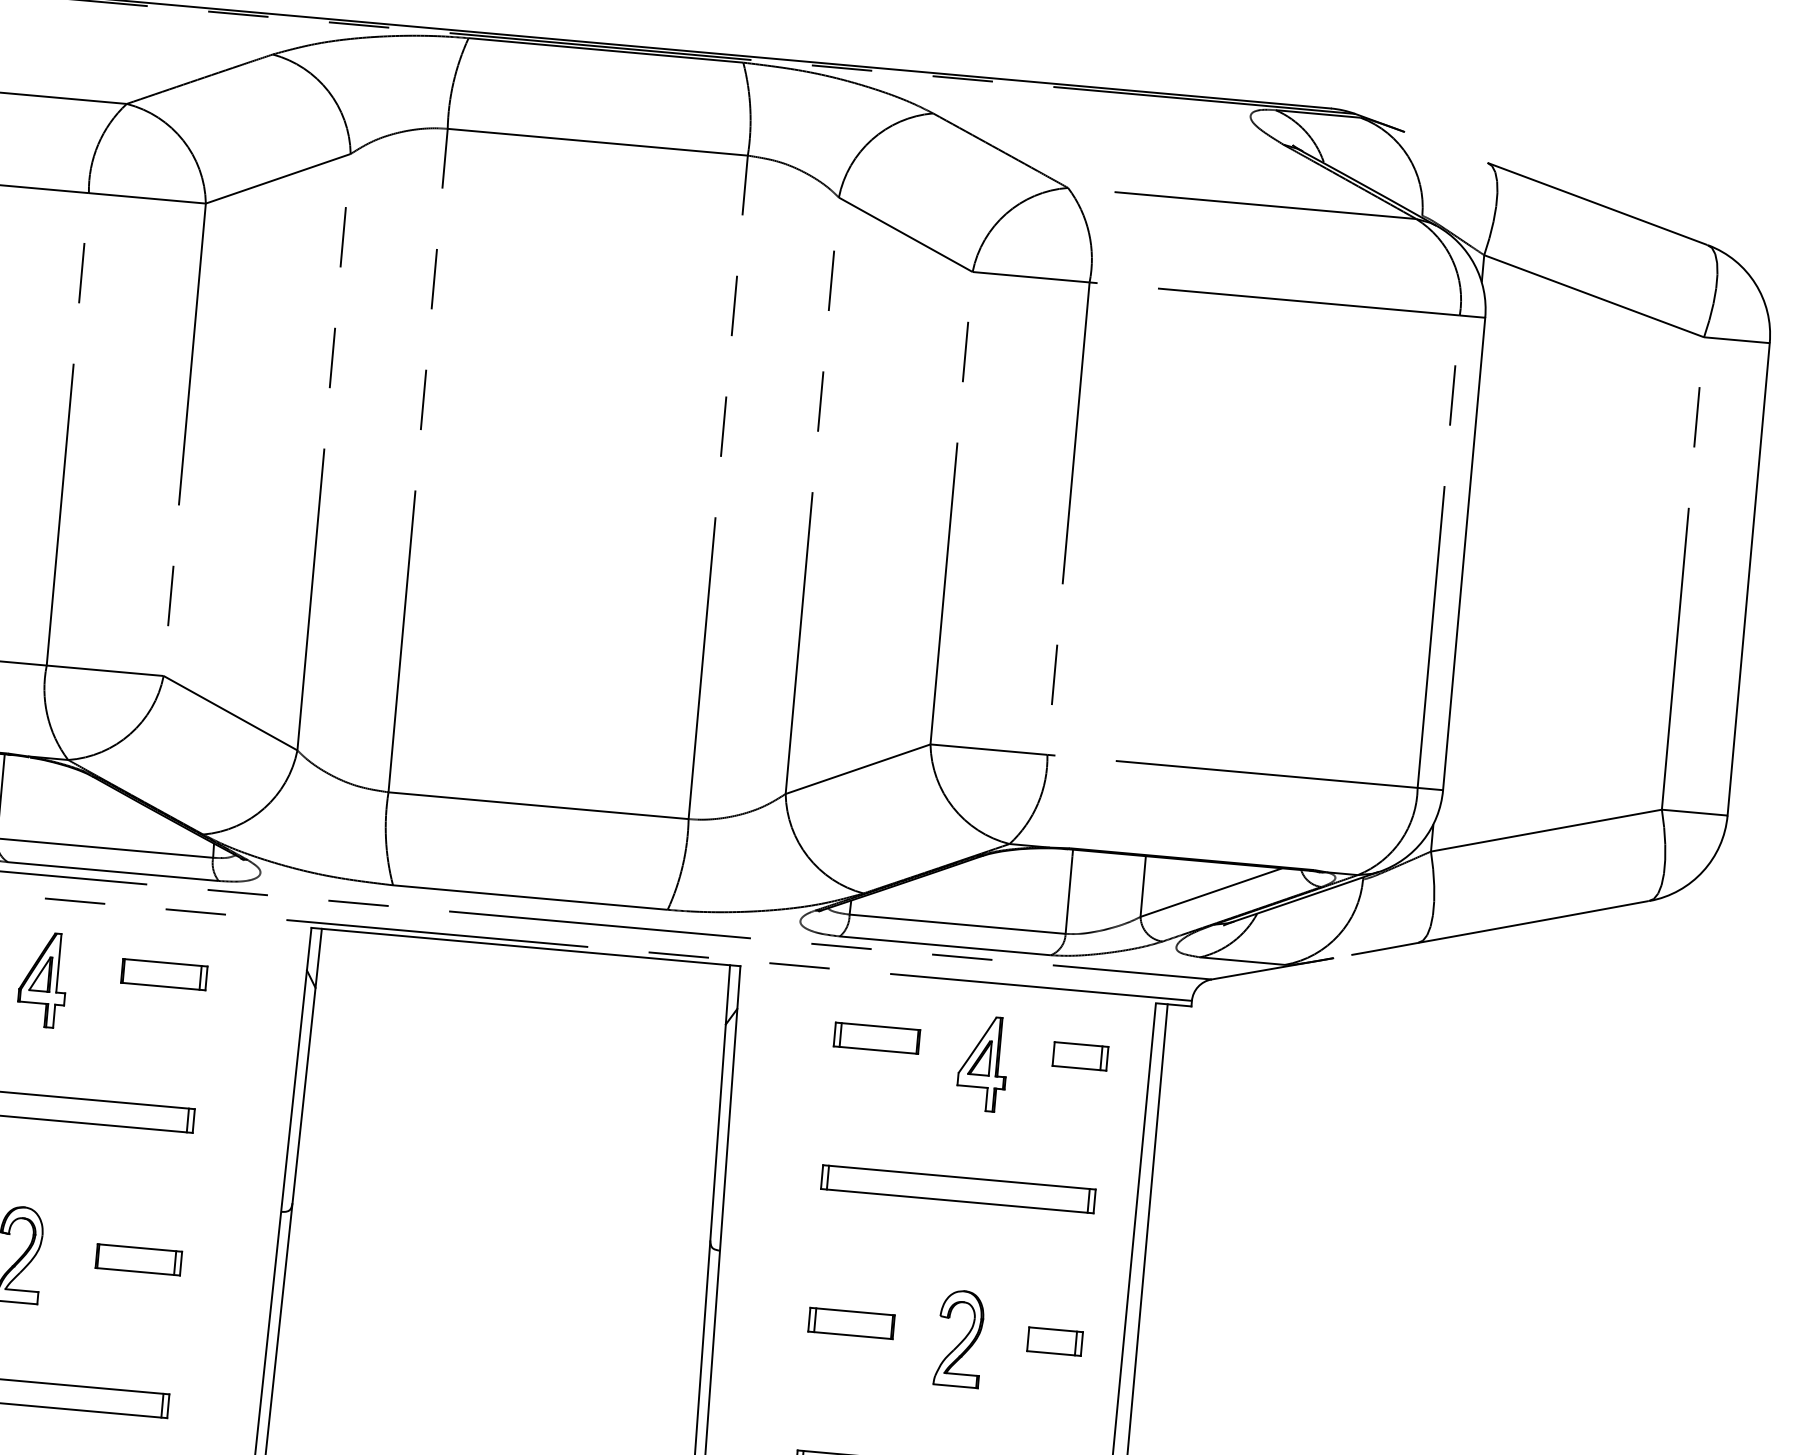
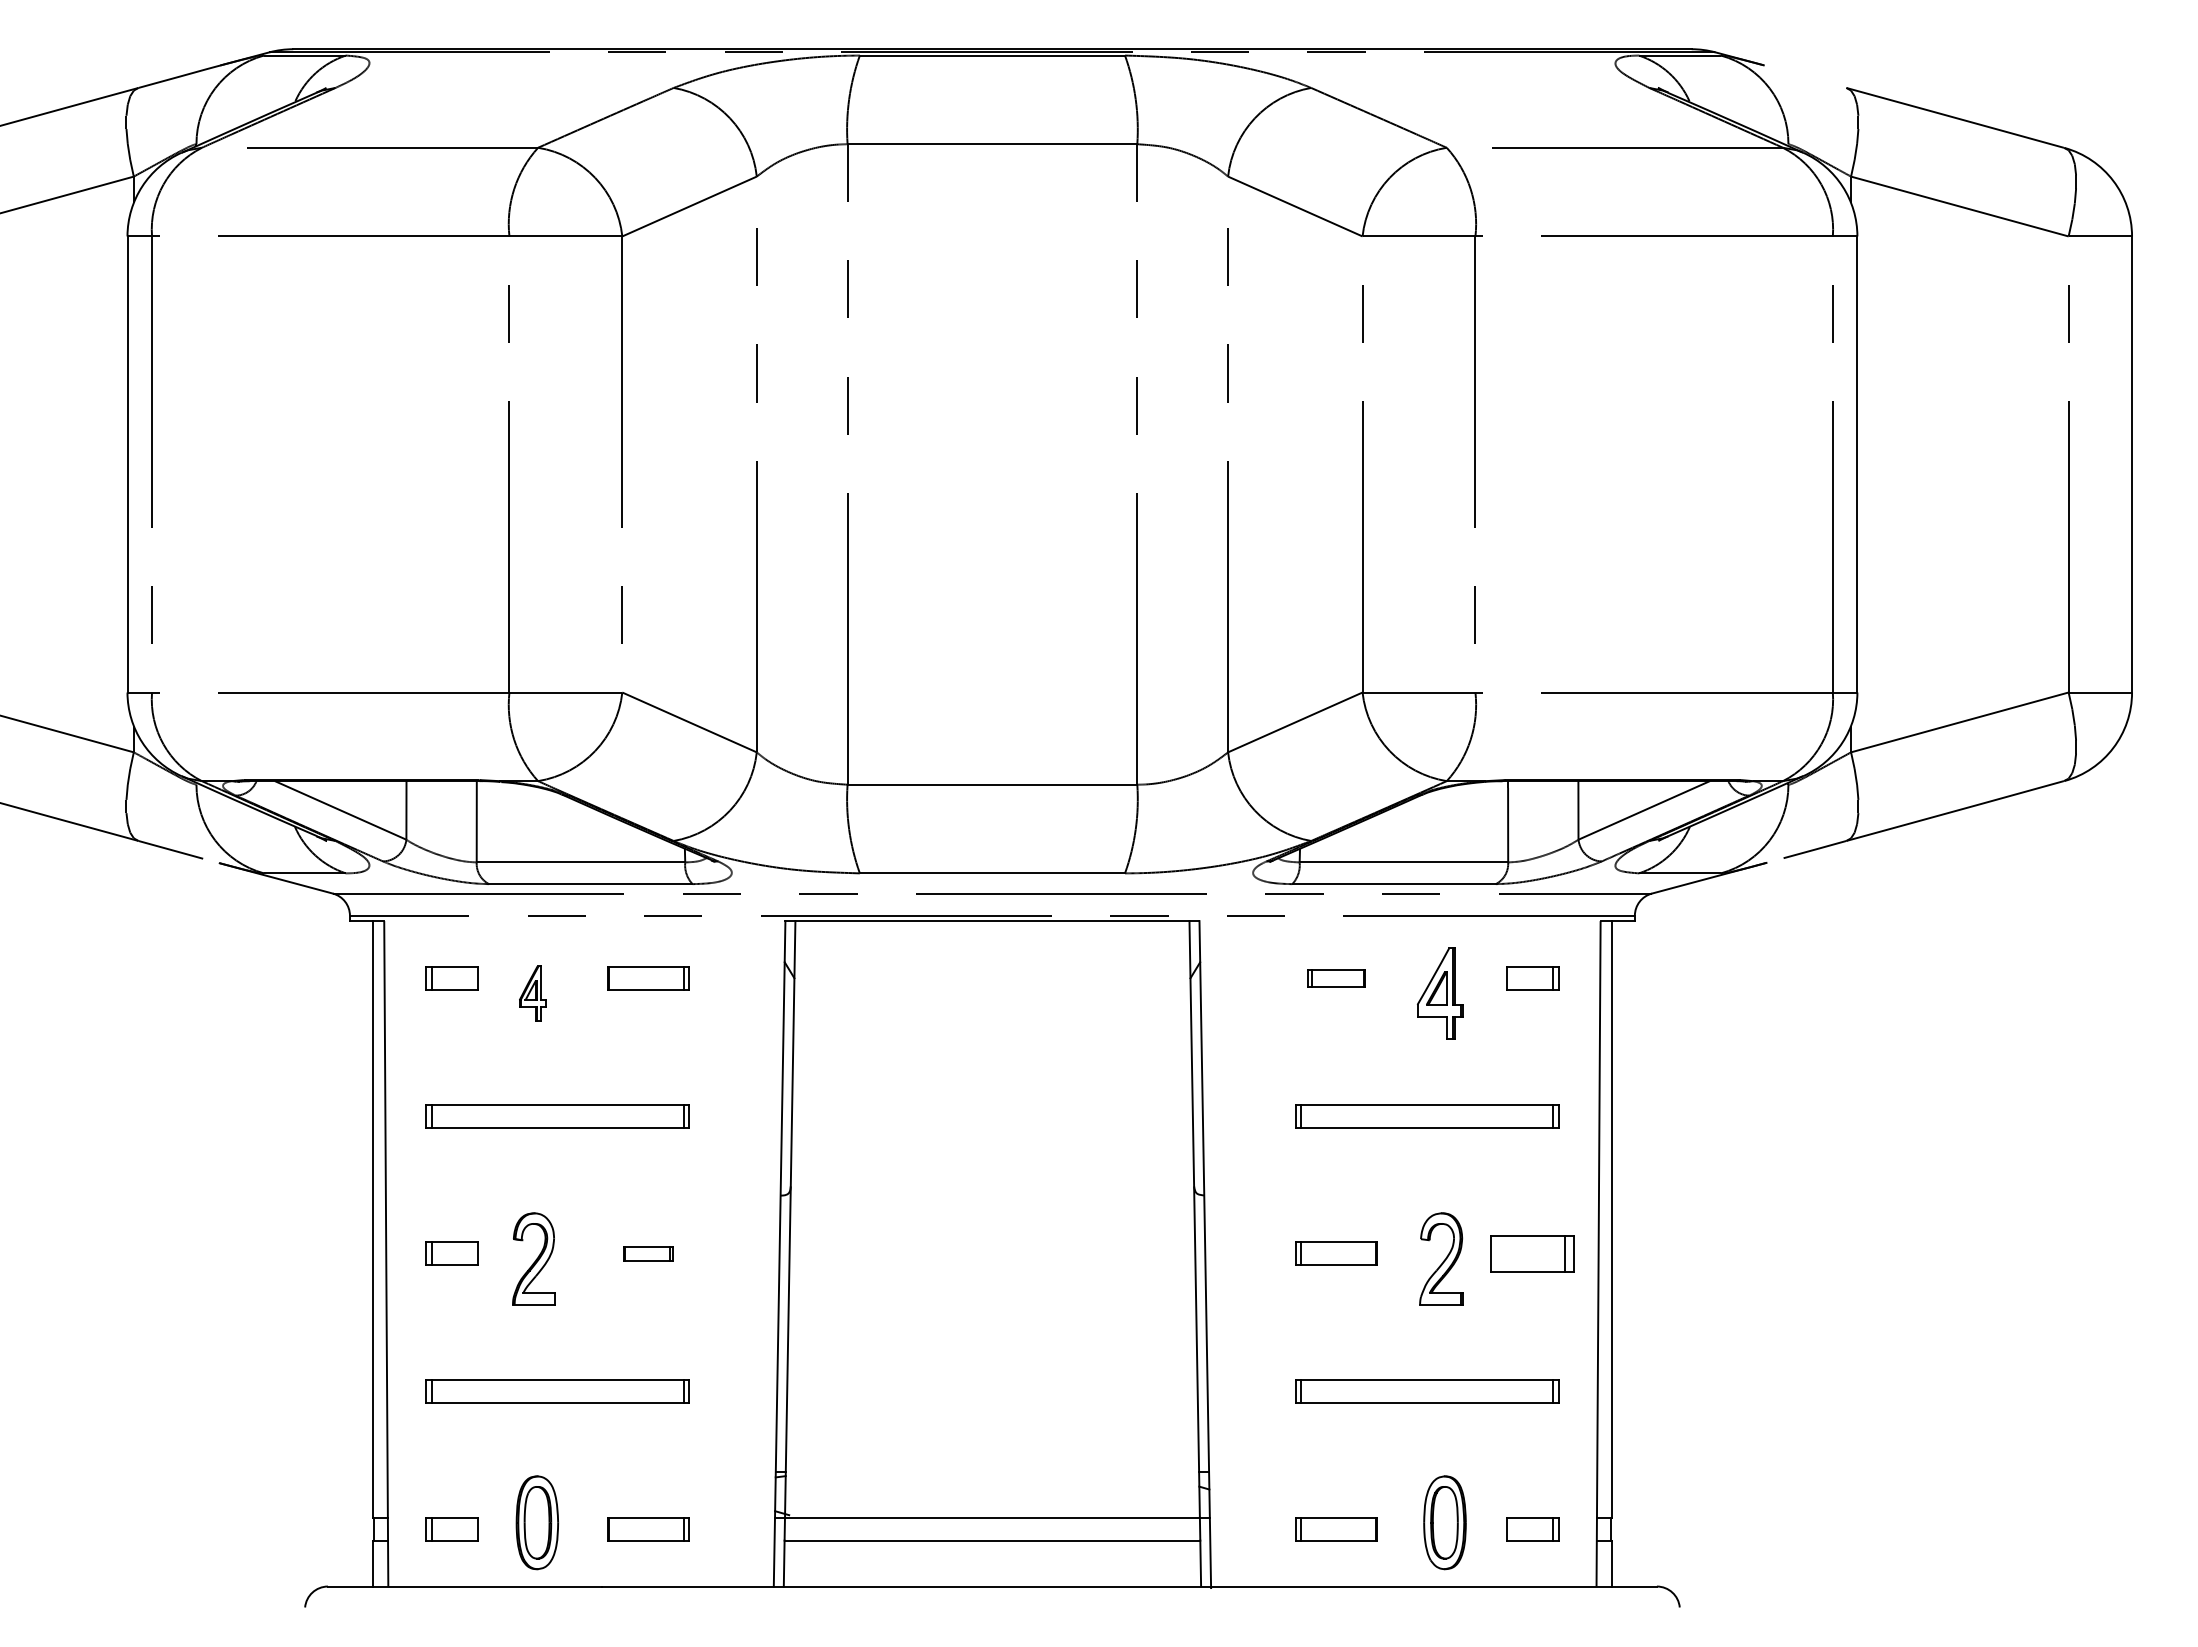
part: (42, 979) -> (532, 993), size x0.6
part: (877, 1038) -> (1336, 978), size x0.7
part: (138, 1259) -> (648, 1253), size x0.6
part: (1054, 1341) -> (1532, 1253), size x1.6

